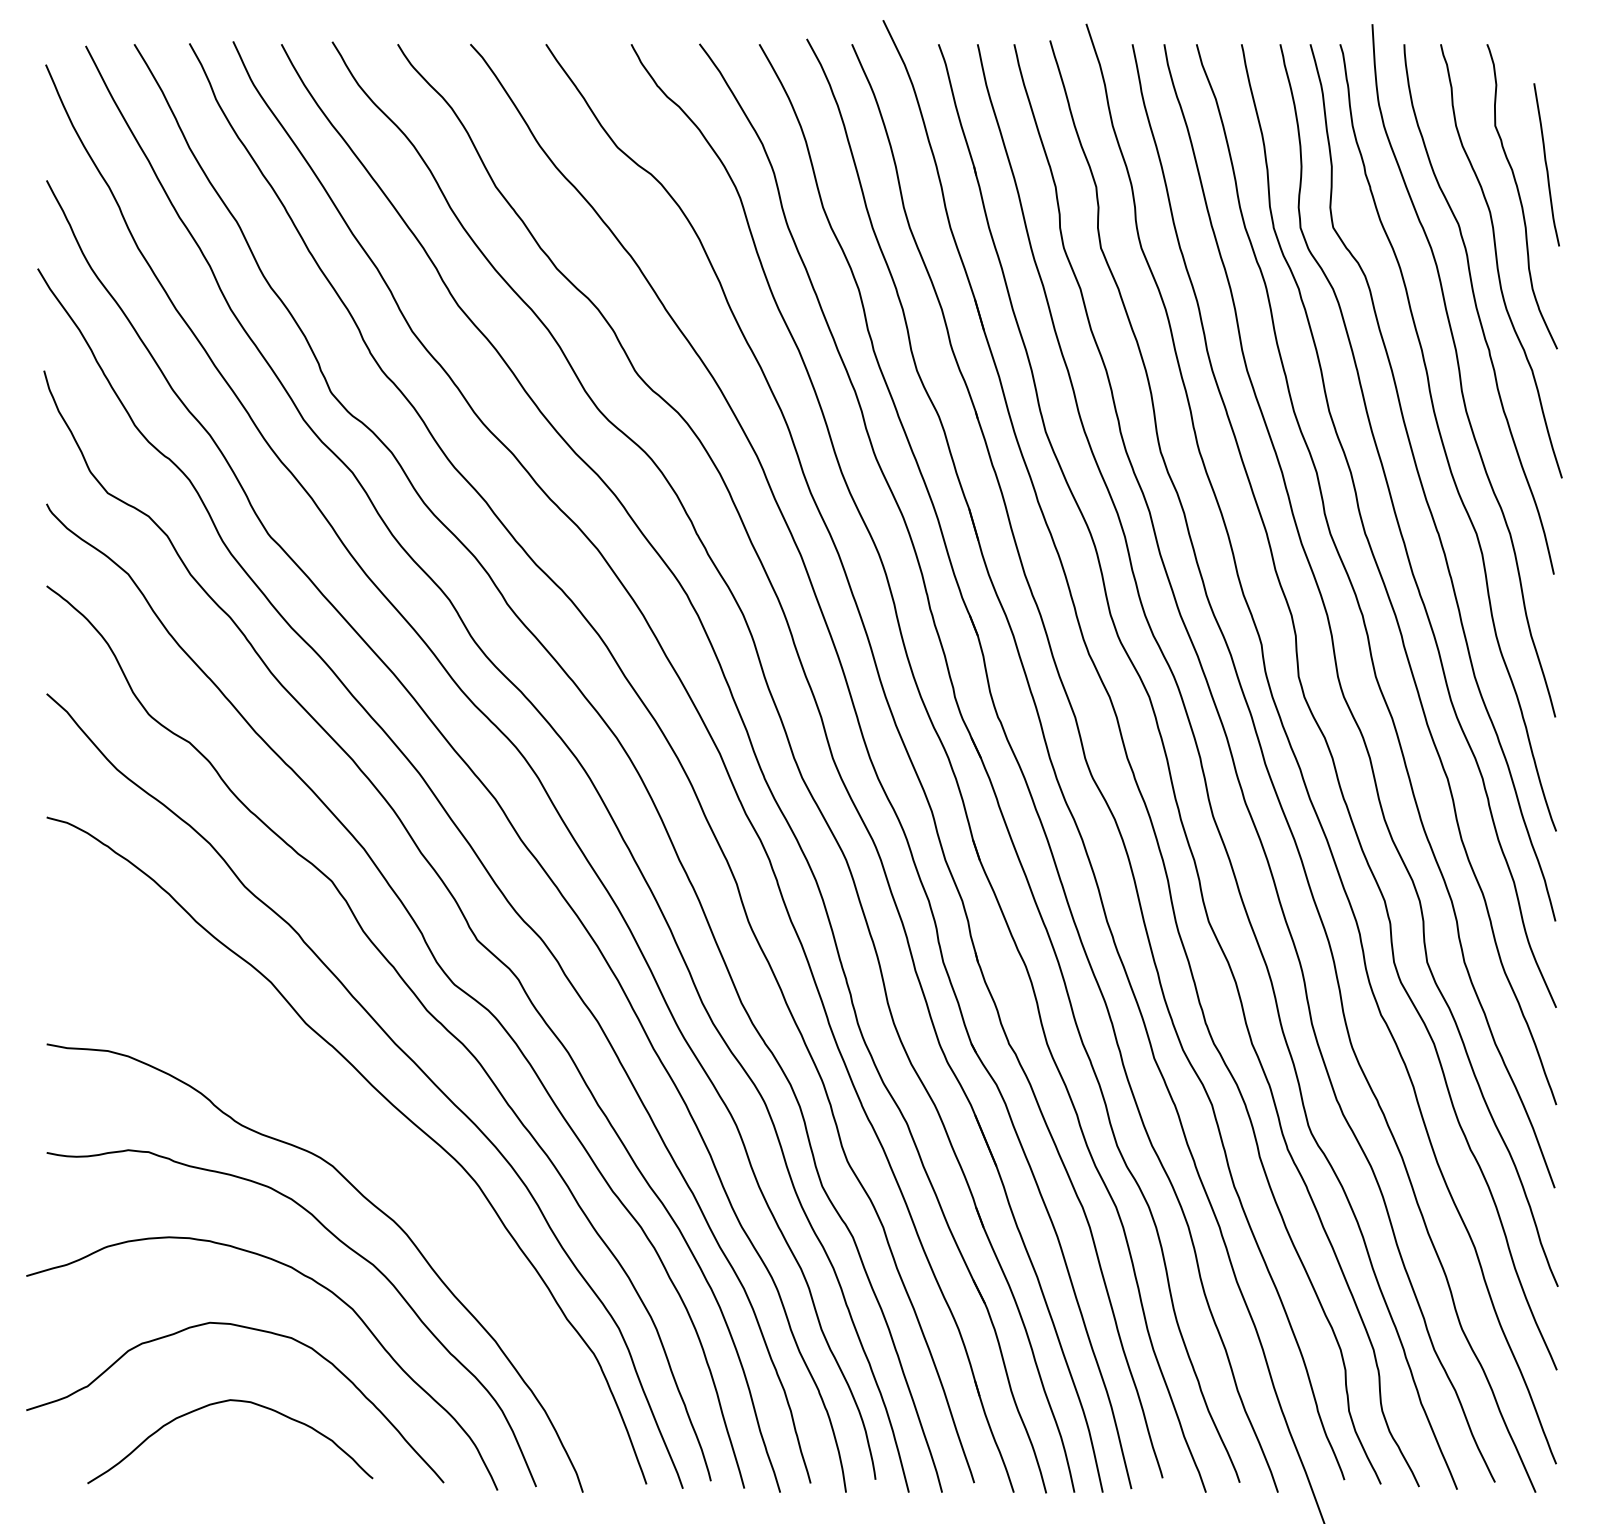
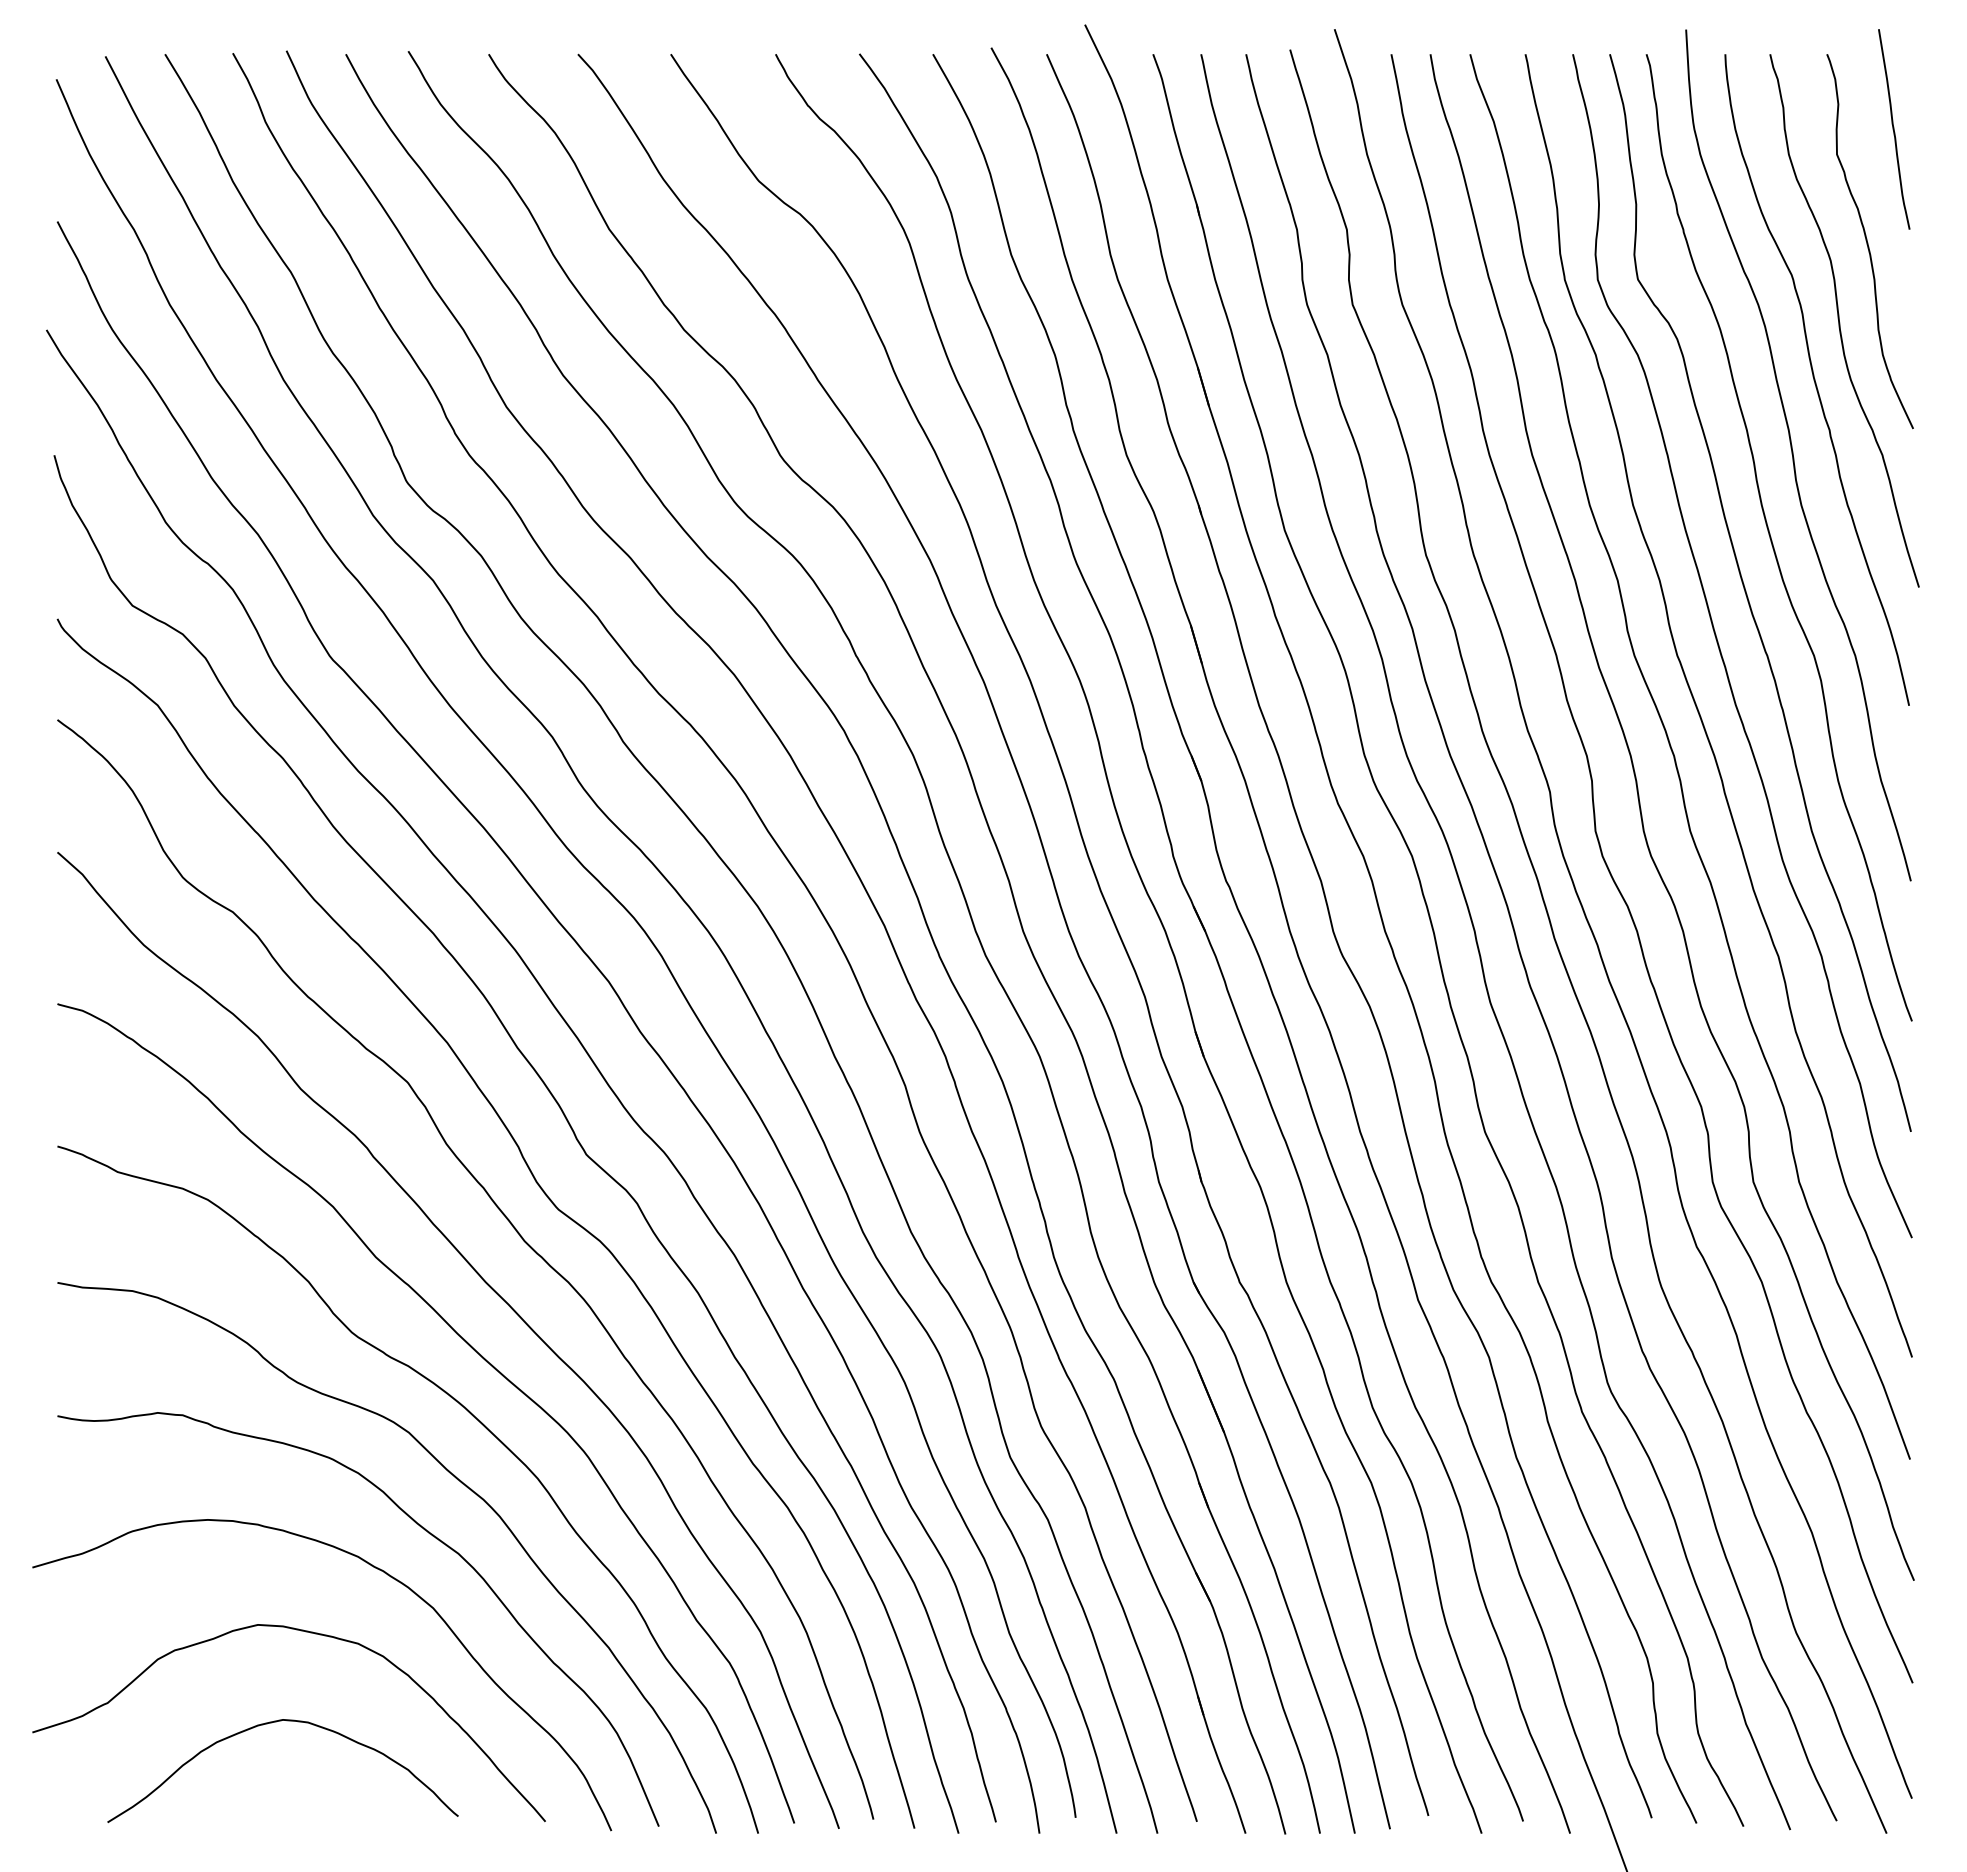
curve: (1546, 164) -> (1894, 129), moved
curve: (385, 1153) -> (473, 1417), added

